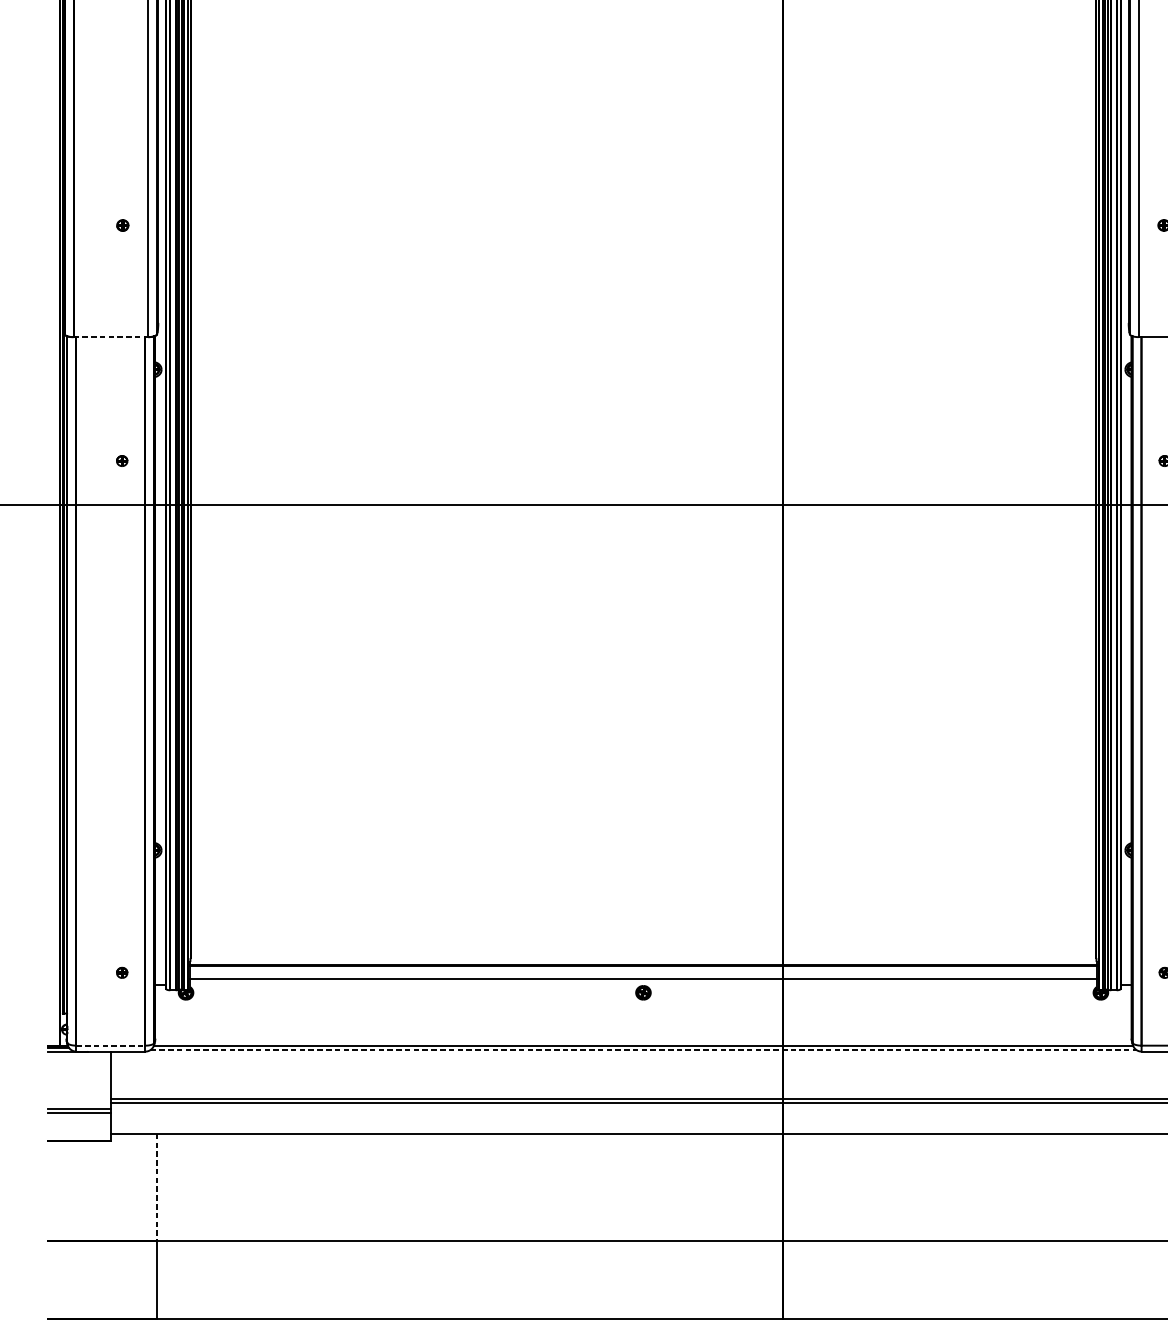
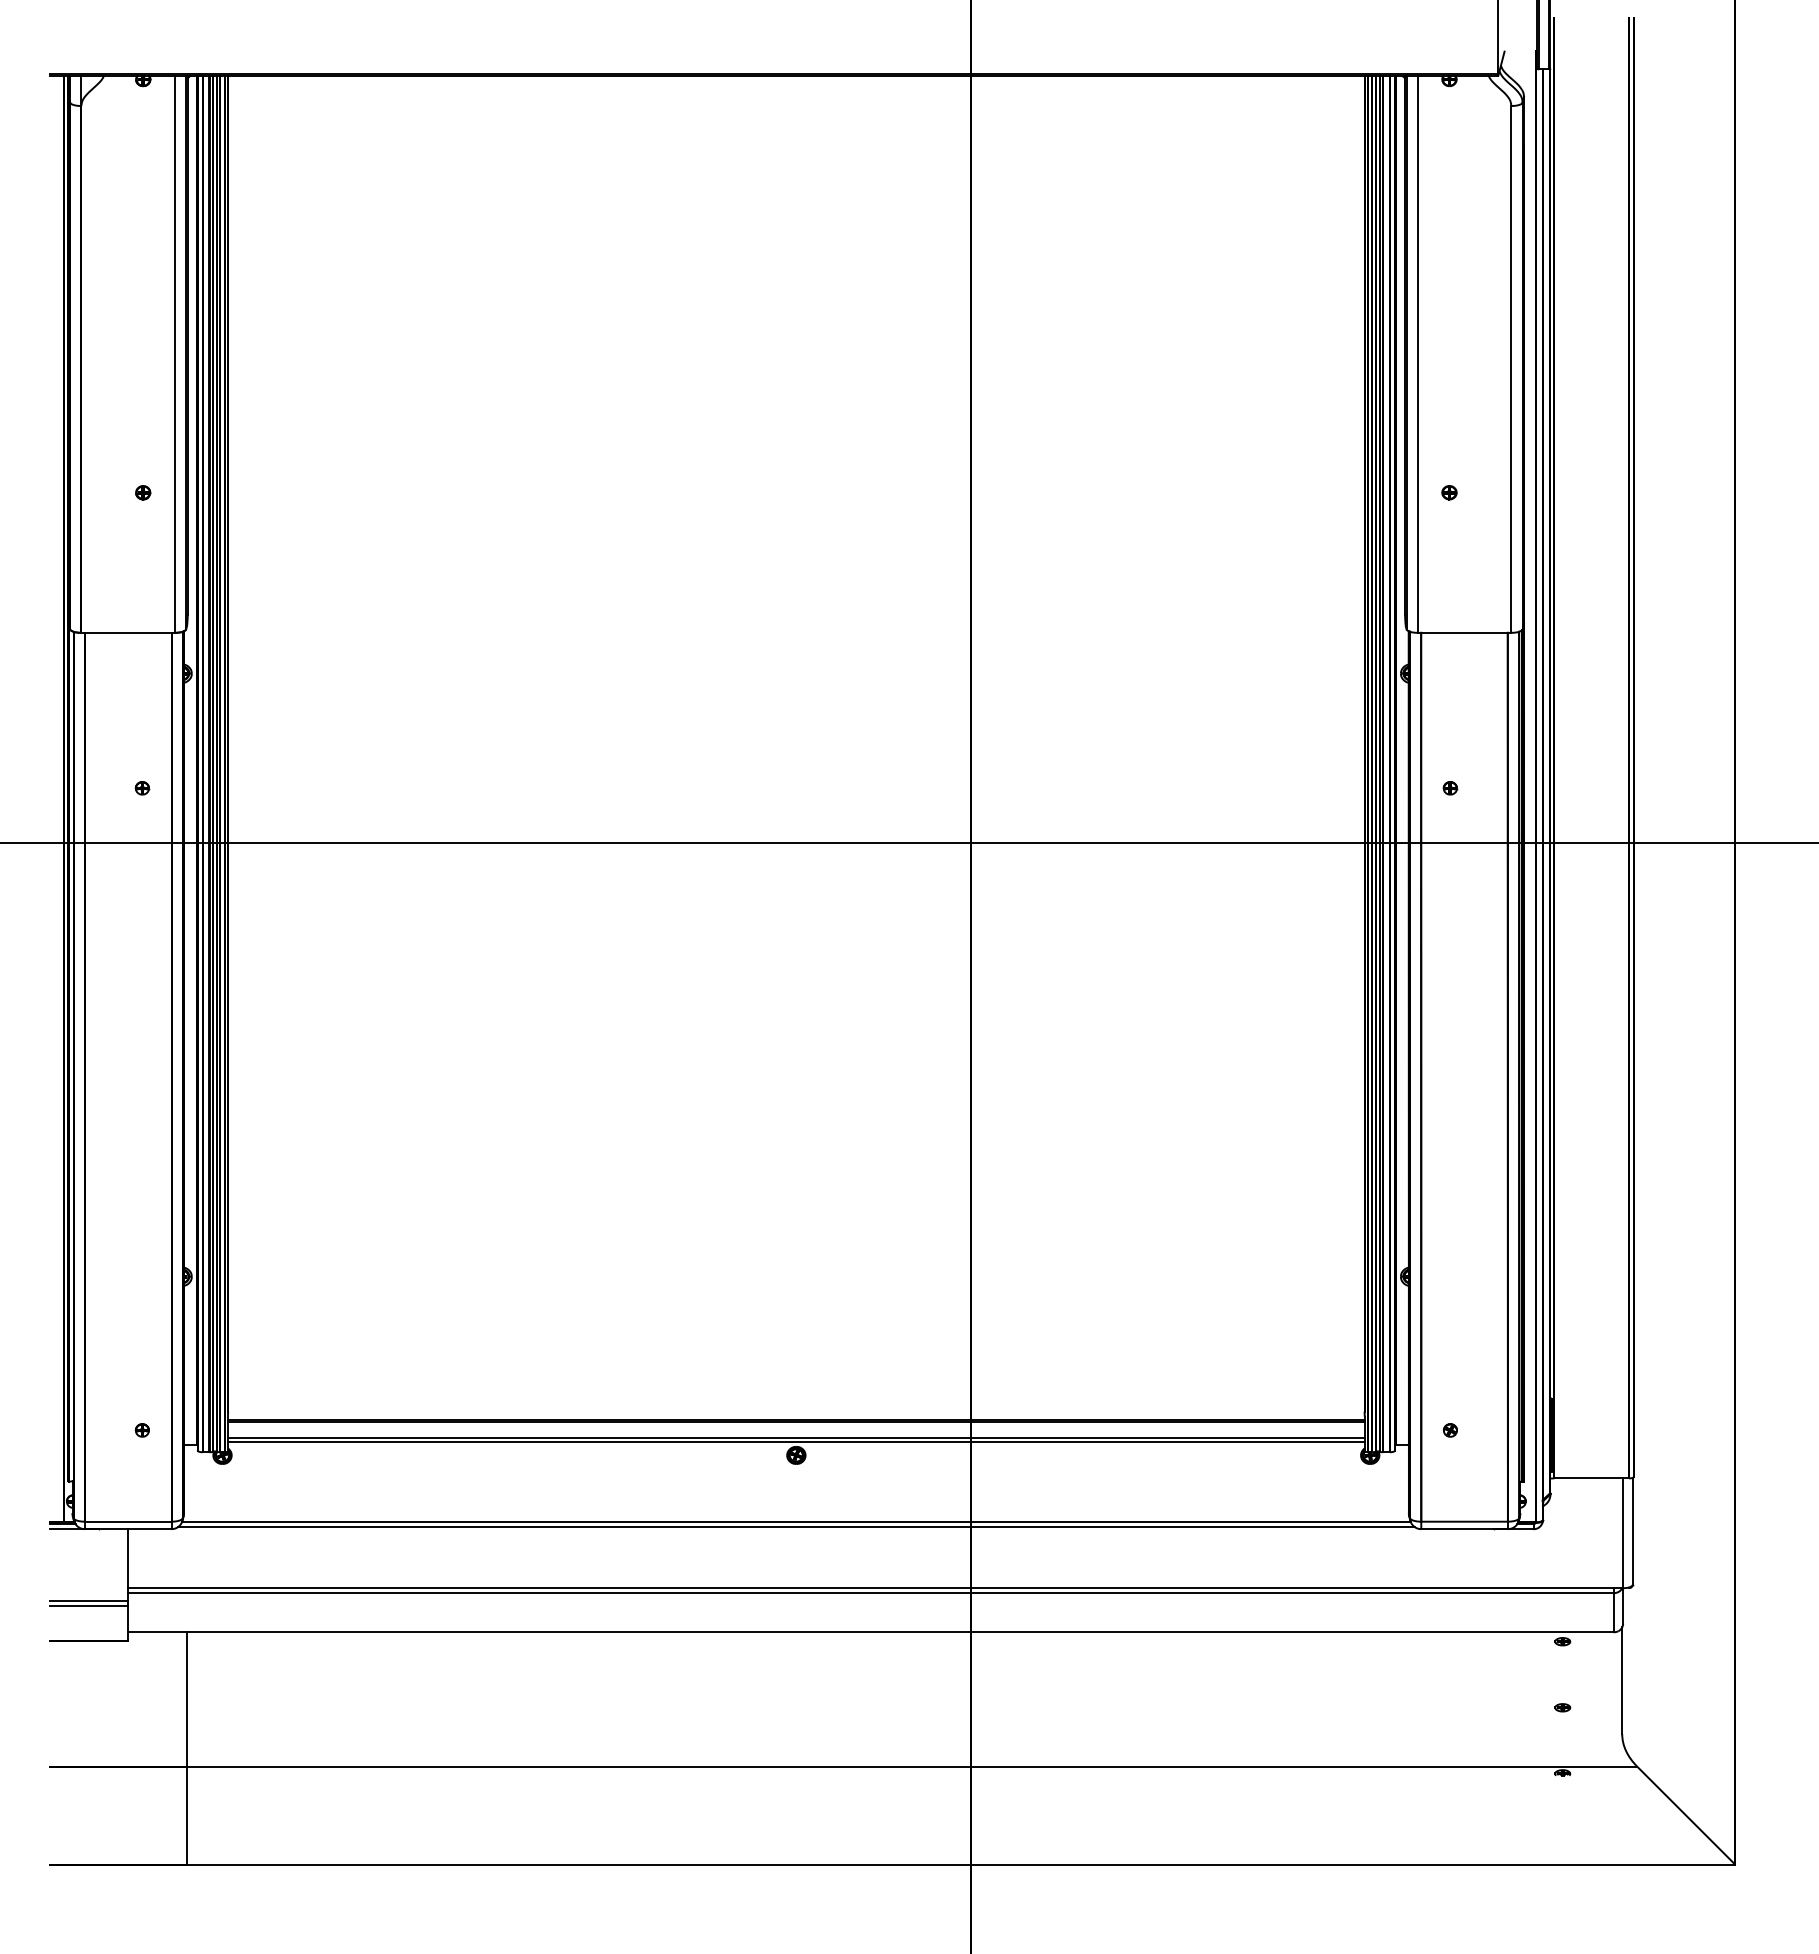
line: (111, 336) -> (128, 632), dashed -> solid
line: (642, 982) -> (795, 1442), added
line: (111, 1045) -> (128, 1521), dashed -> solid
line: (643, 1050) -> (796, 1527), dashed -> solid
line: (157, 1188) -> (186, 1700), dashed -> solid

